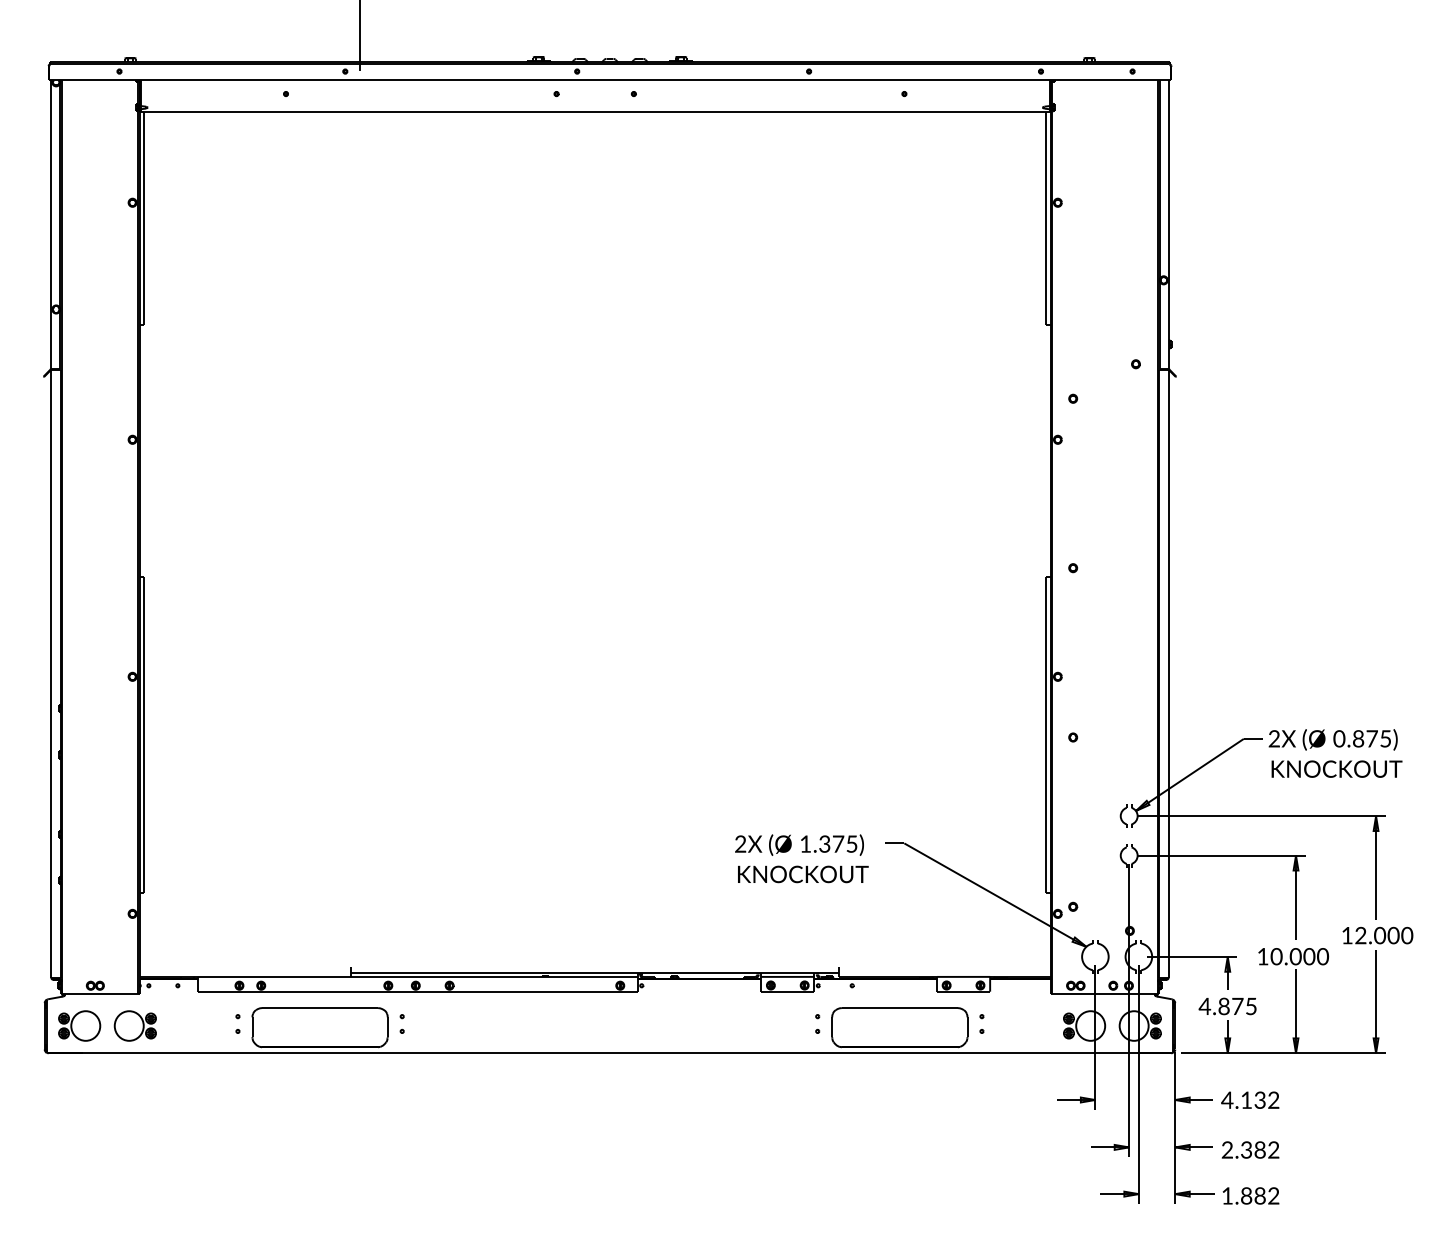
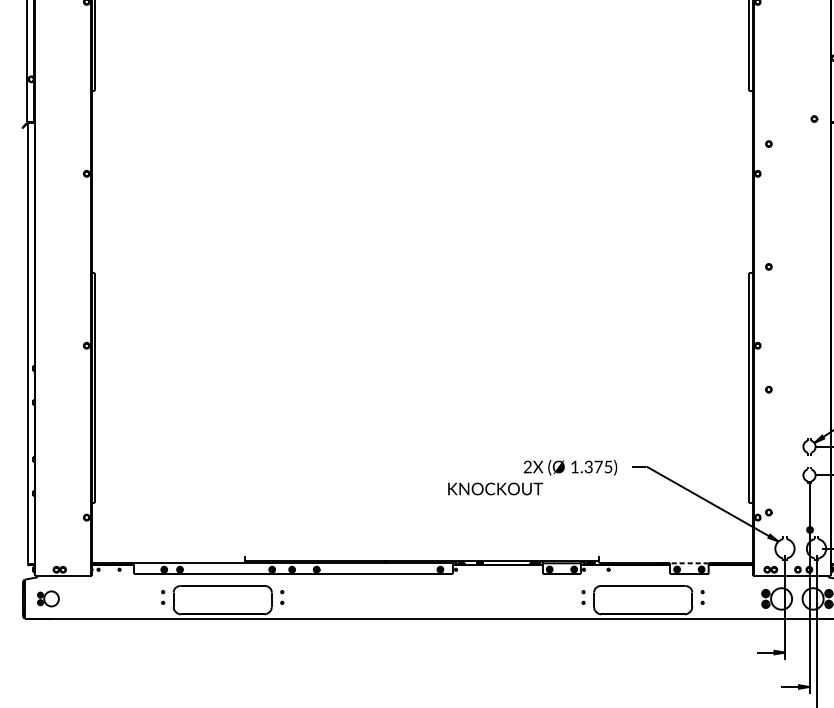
text: (803, 874) -> (495, 489), moved
line: (963, 976) -> (689, 563), solid -> dashed
part: (79, 1025) -> (48, 598), size x0.7
part: (134, 1025) -> (88, 598), removed

